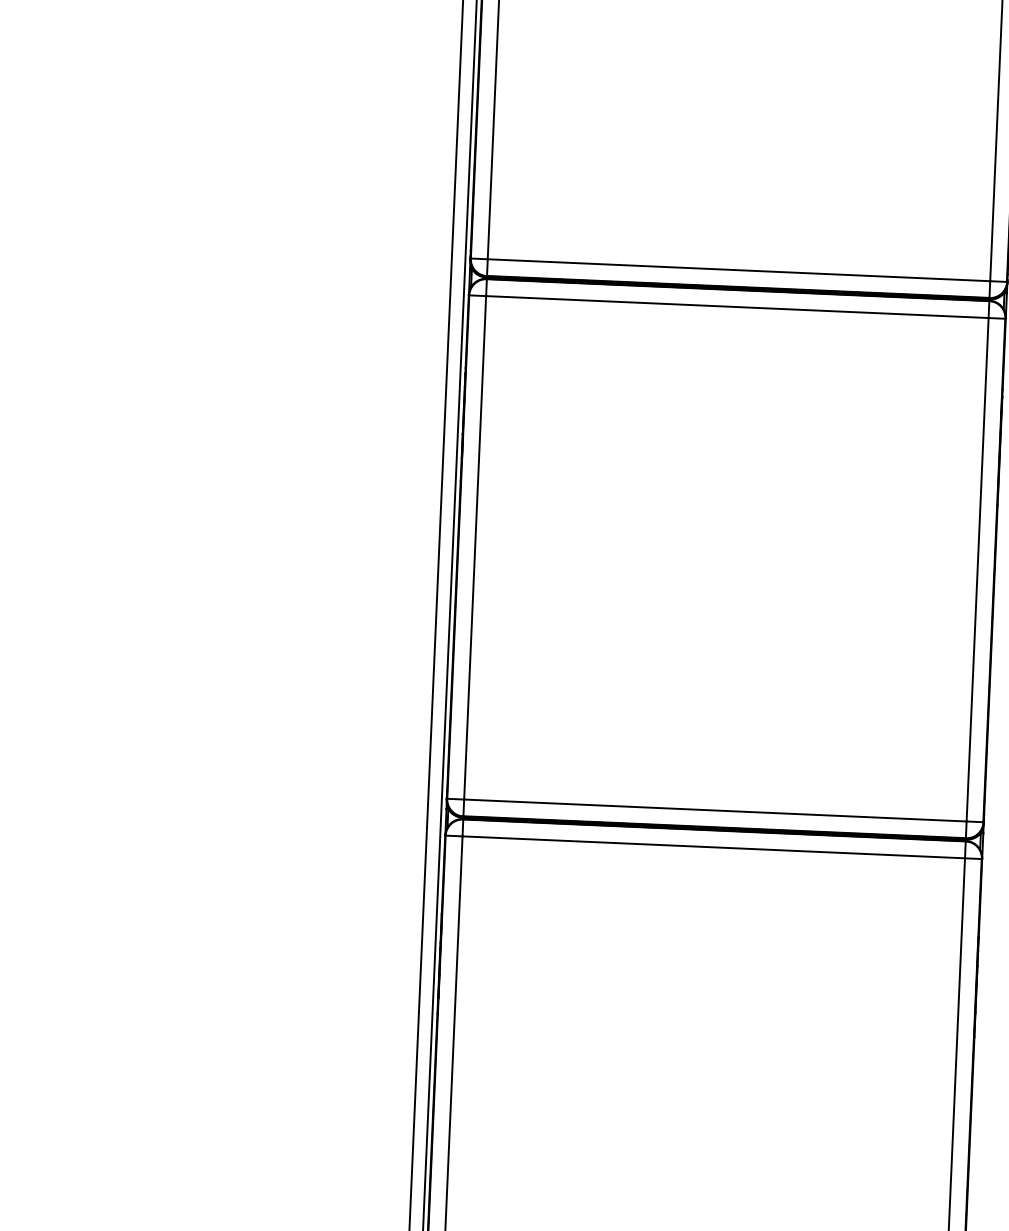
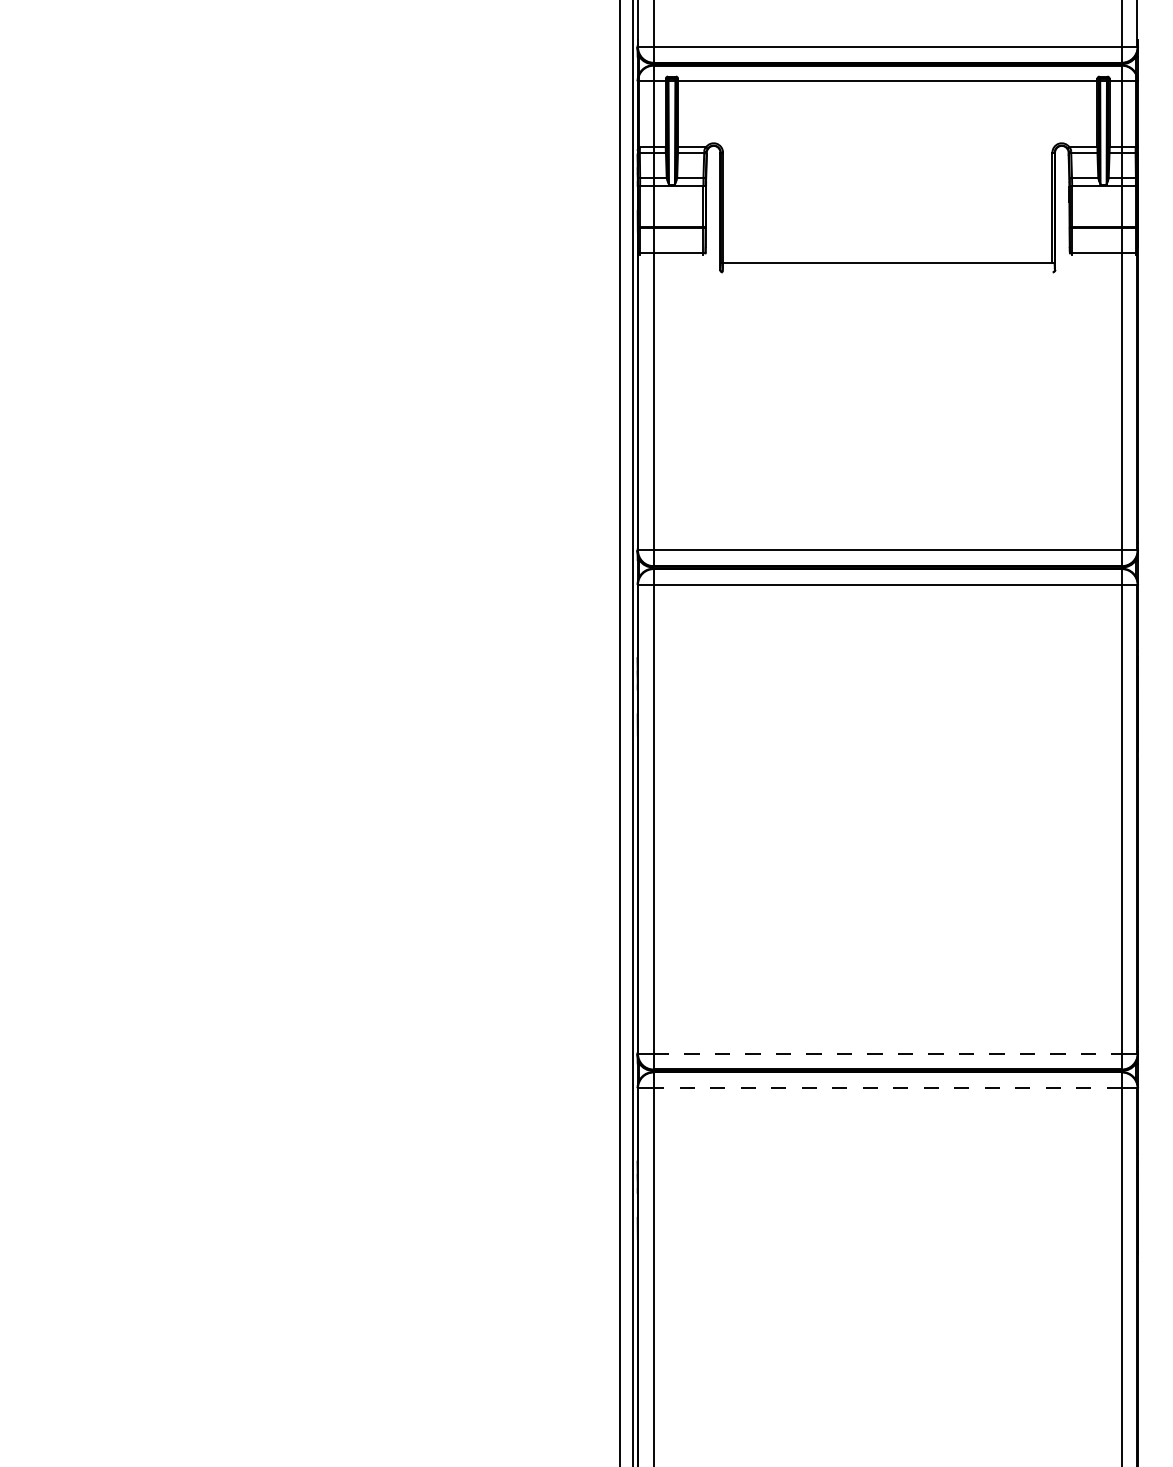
line: (716, 810) -> (888, 1053), solid -> dashed
line: (713, 847) -> (887, 1088), solid -> dashed

